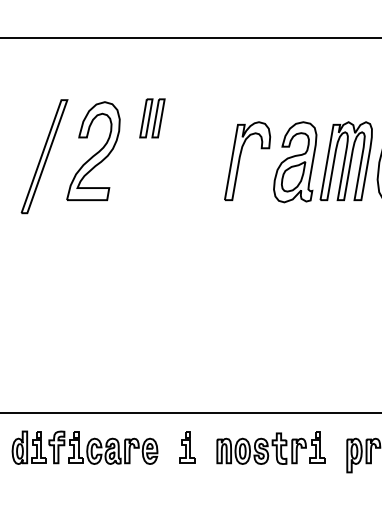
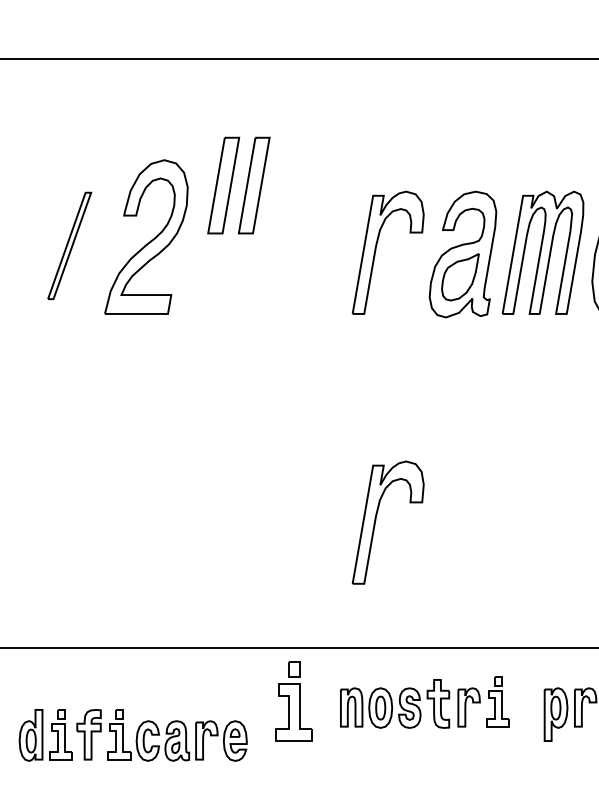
part: (152, 118) -> (239, 185), size x1.6
part: (44, 156) -> (69, 245), size x0.6
part: (240, 332) -> (377, 521), added
part: (84, 447) -> (132, 734), moved
part: (187, 447) -> (294, 701), size x1.6

